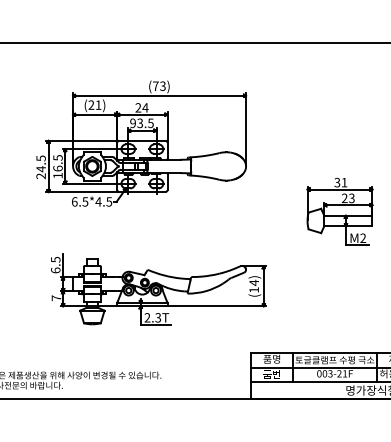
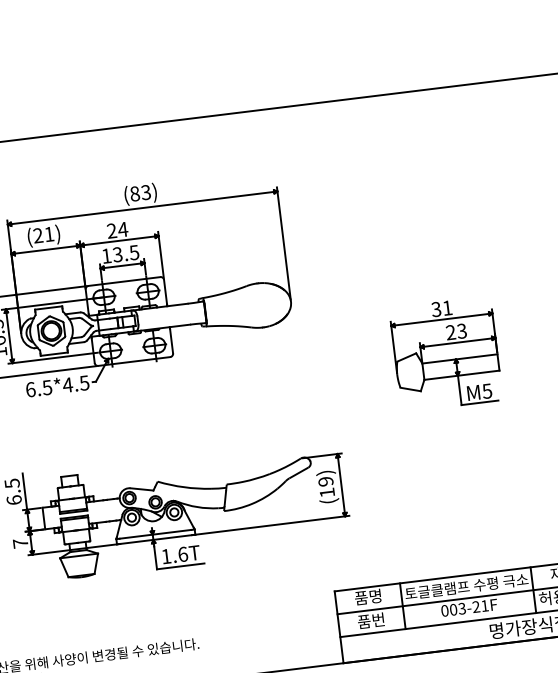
text: (155, 85) -> (134, 192), (73) -> (83)
text: (132, 123) -> (105, 256), 93.5 -> 13.5
text: (363, 238) -> (487, 391), M2 -> M5
text: (253, 282) -> (324, 481), (14) -> (19)
text: (152, 317) -> (174, 555), 2.3T -> 1.6T

